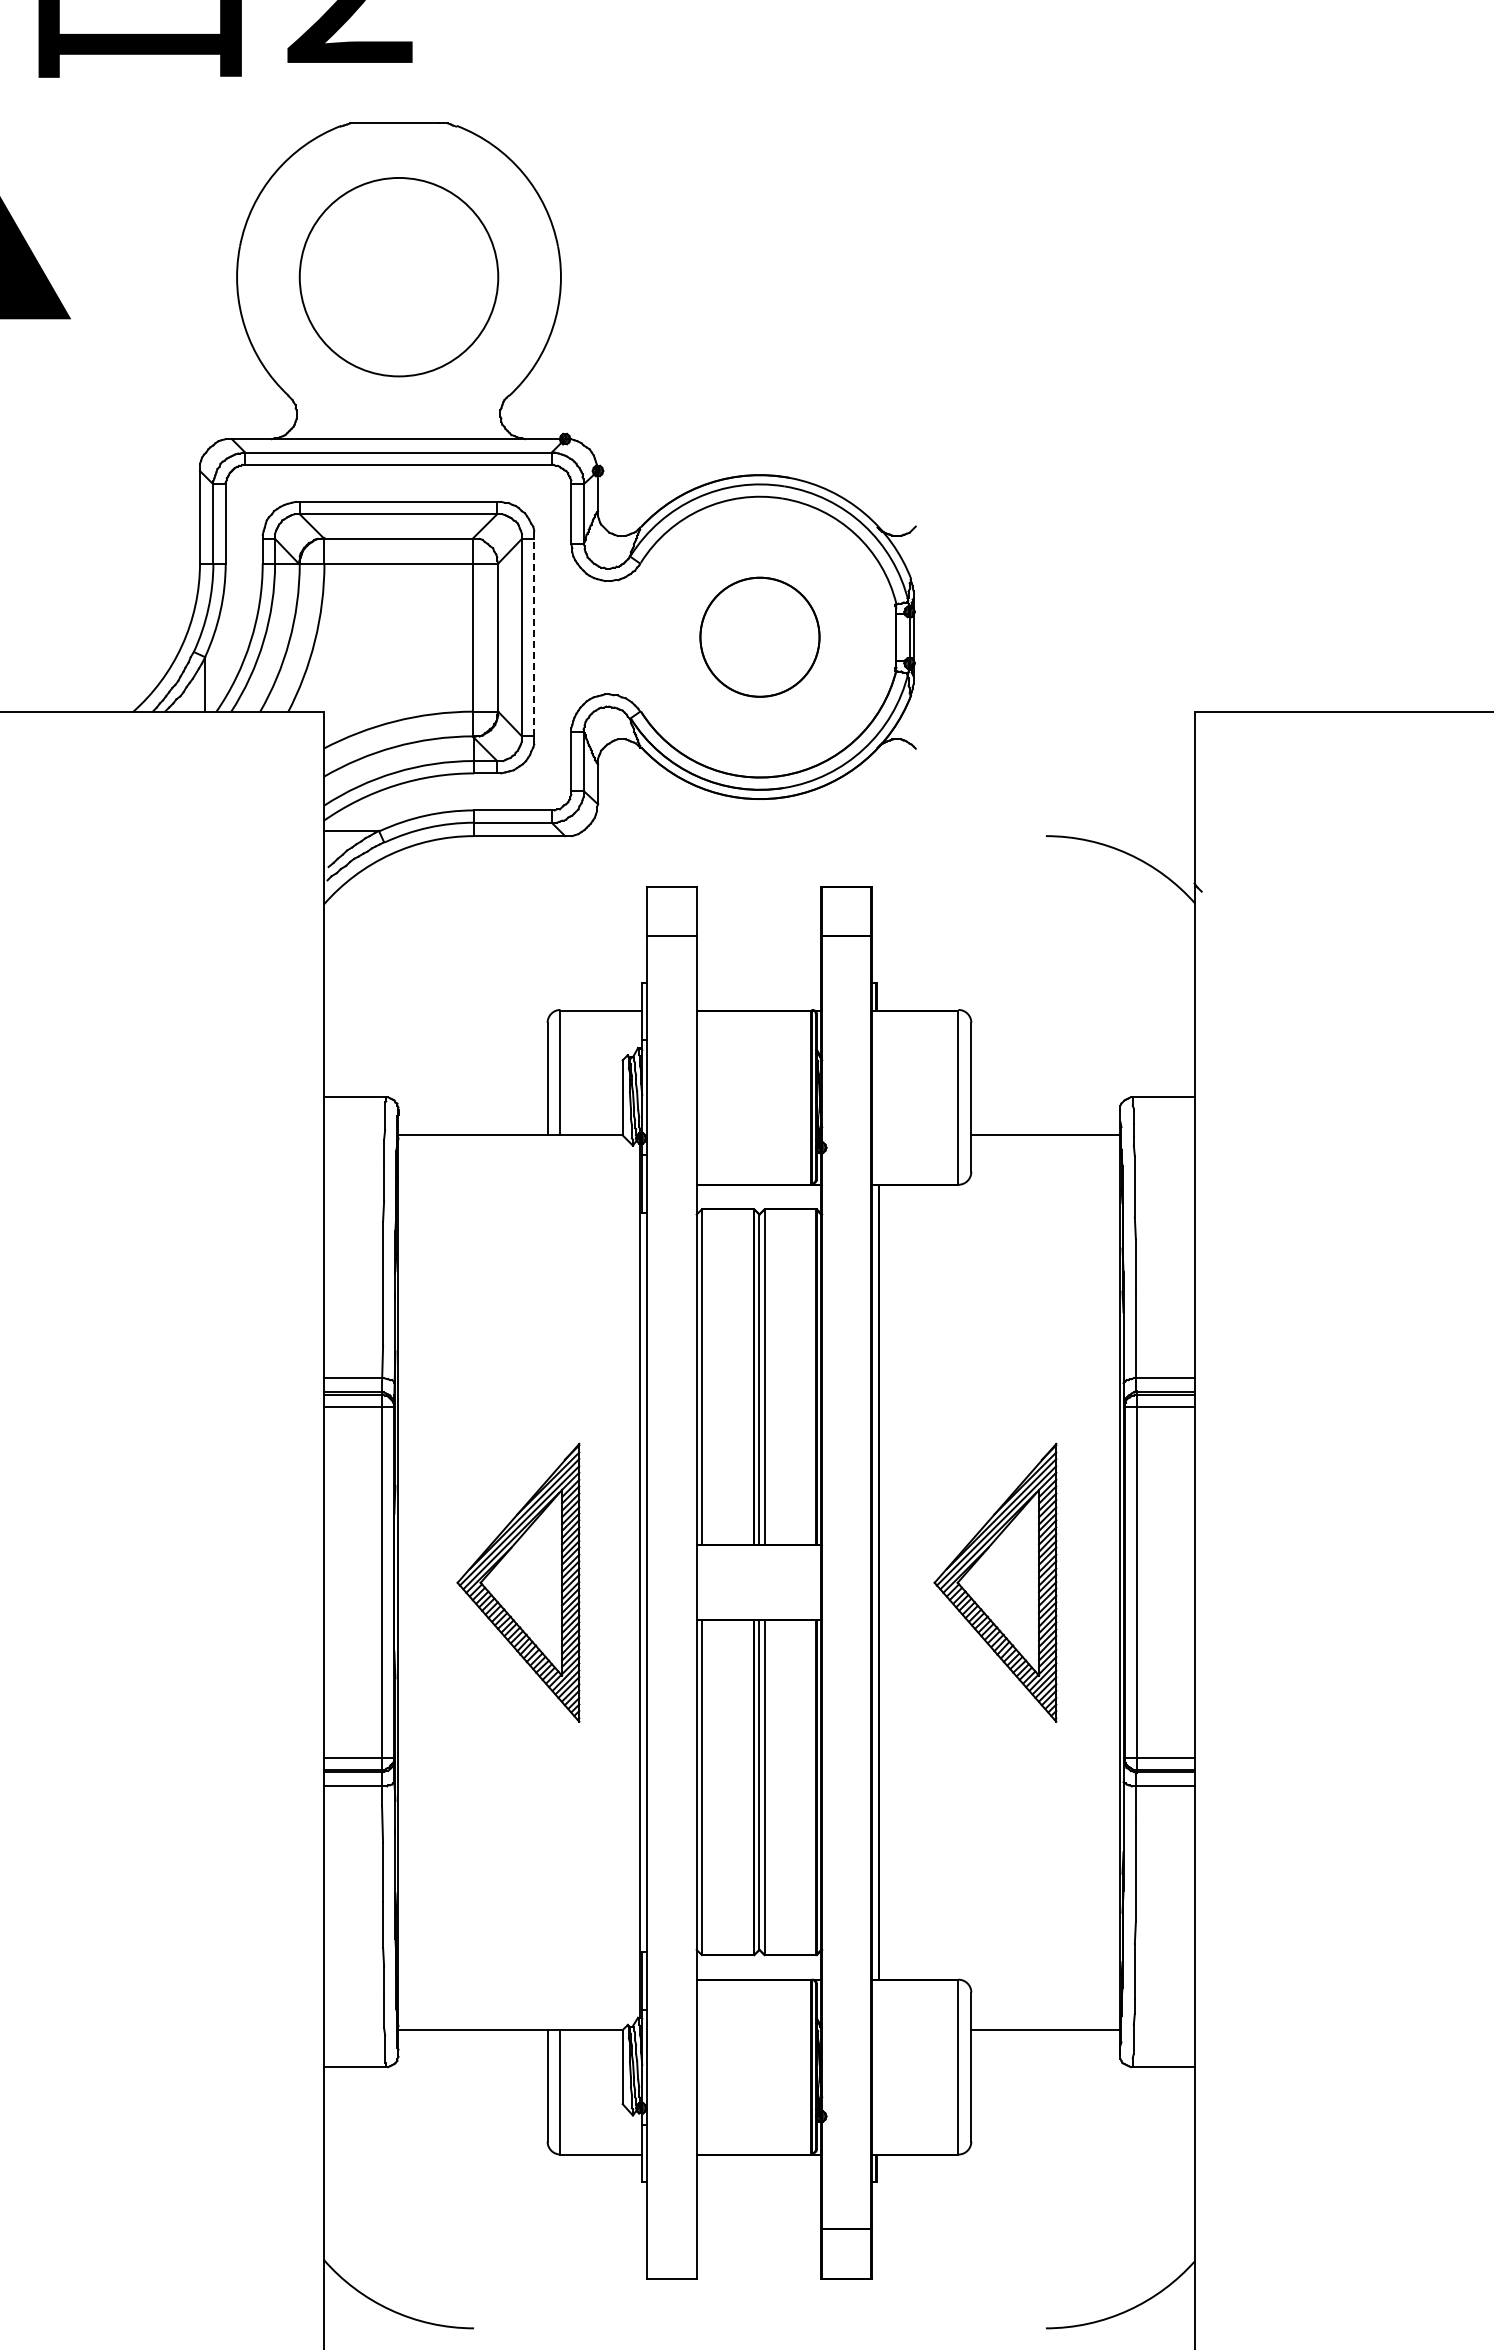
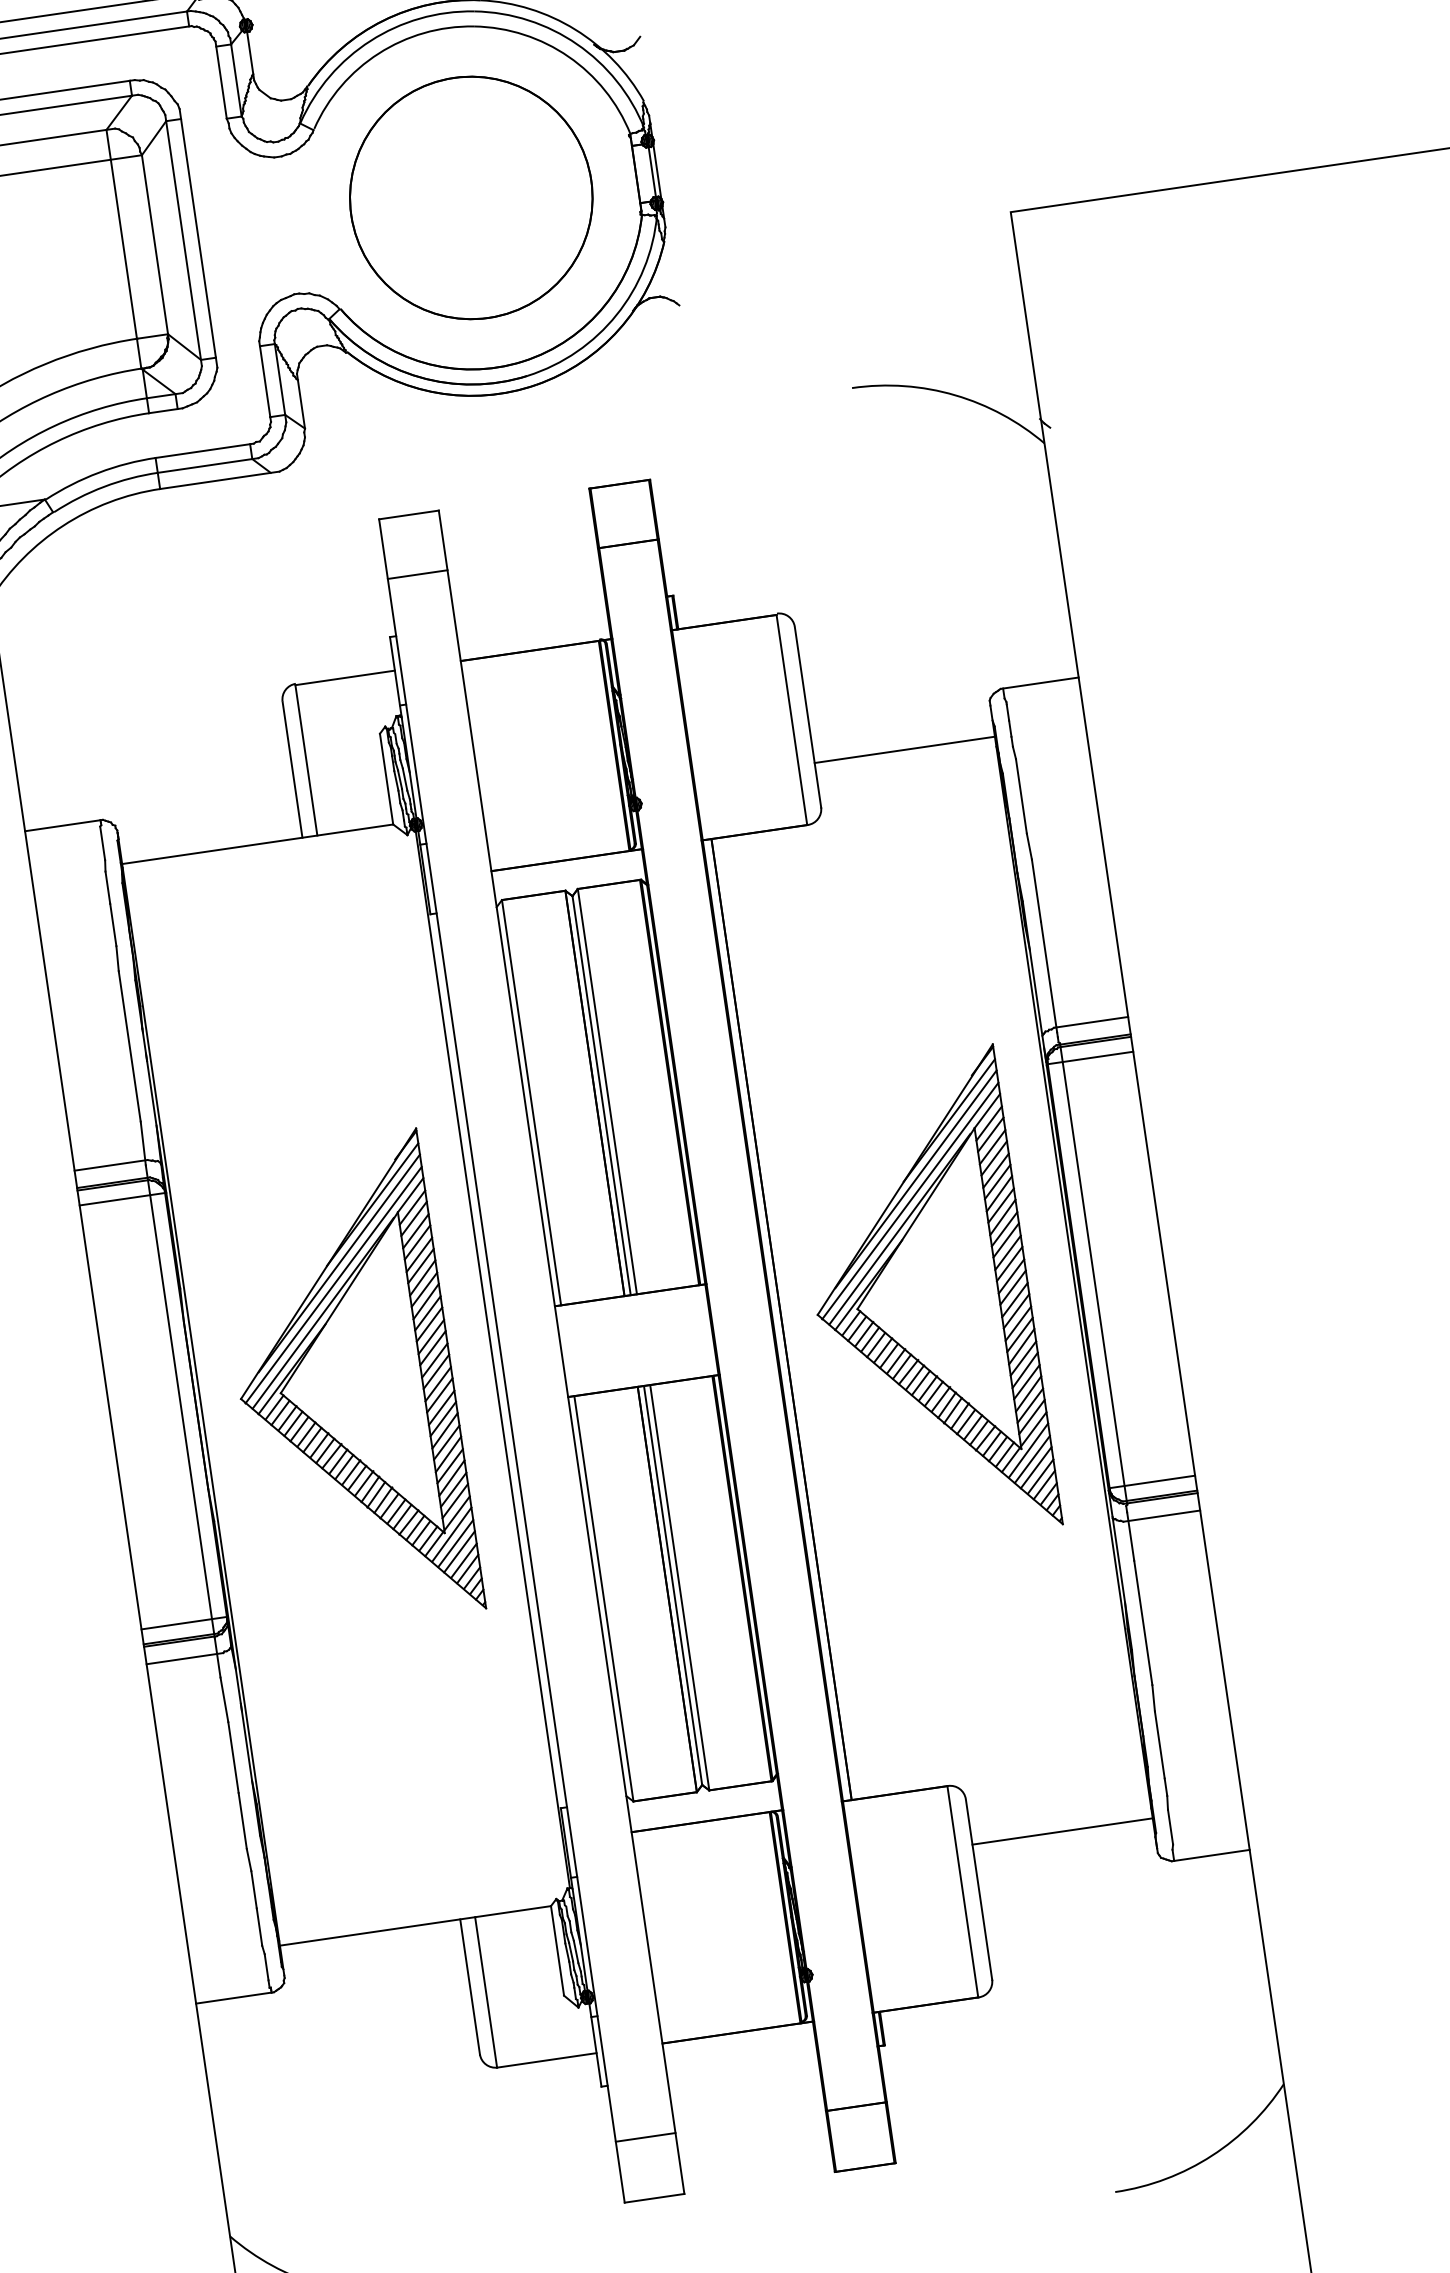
line: (534, 633) -> (198, 233), dashed -> solid
part: (759, 637) -> (470, 198), size x1.67
part: (518, 1582) -> (346, 1383), size x1.43
part: (995, 1582) -> (922, 1299), size x1.43
line: (671, 2228) -> (644, 2137), added

